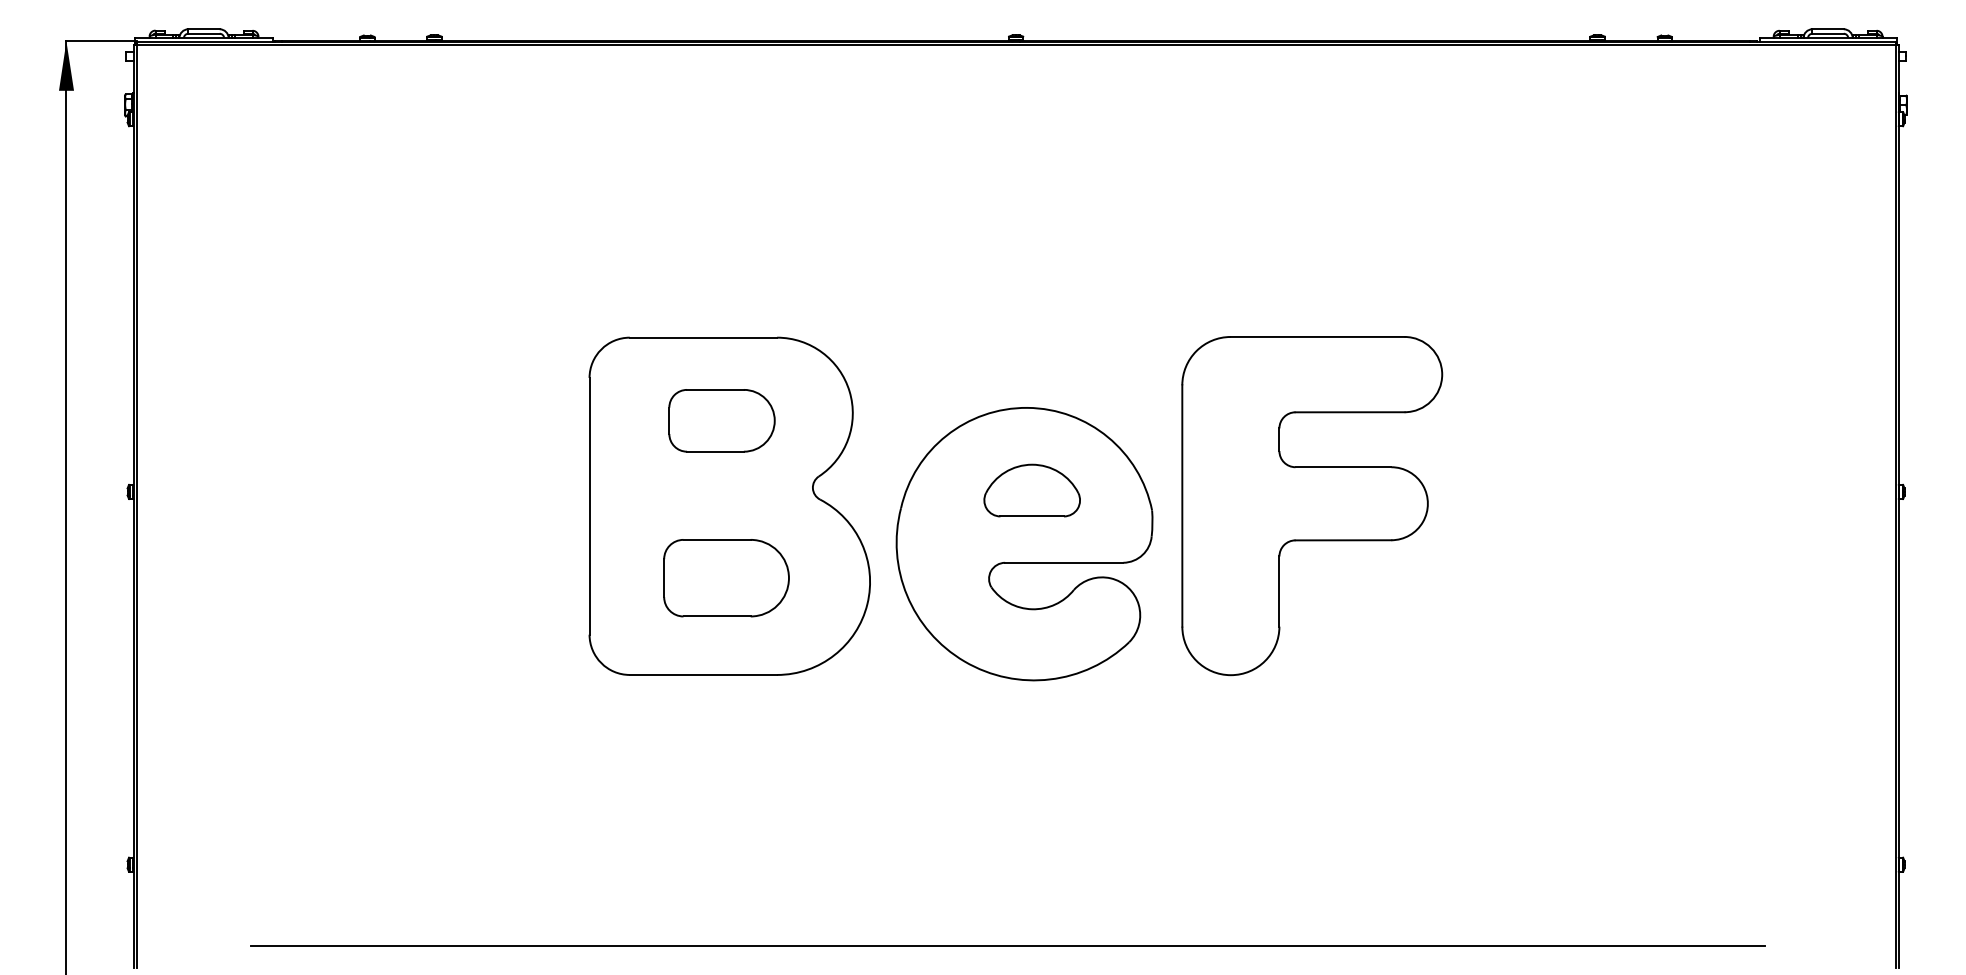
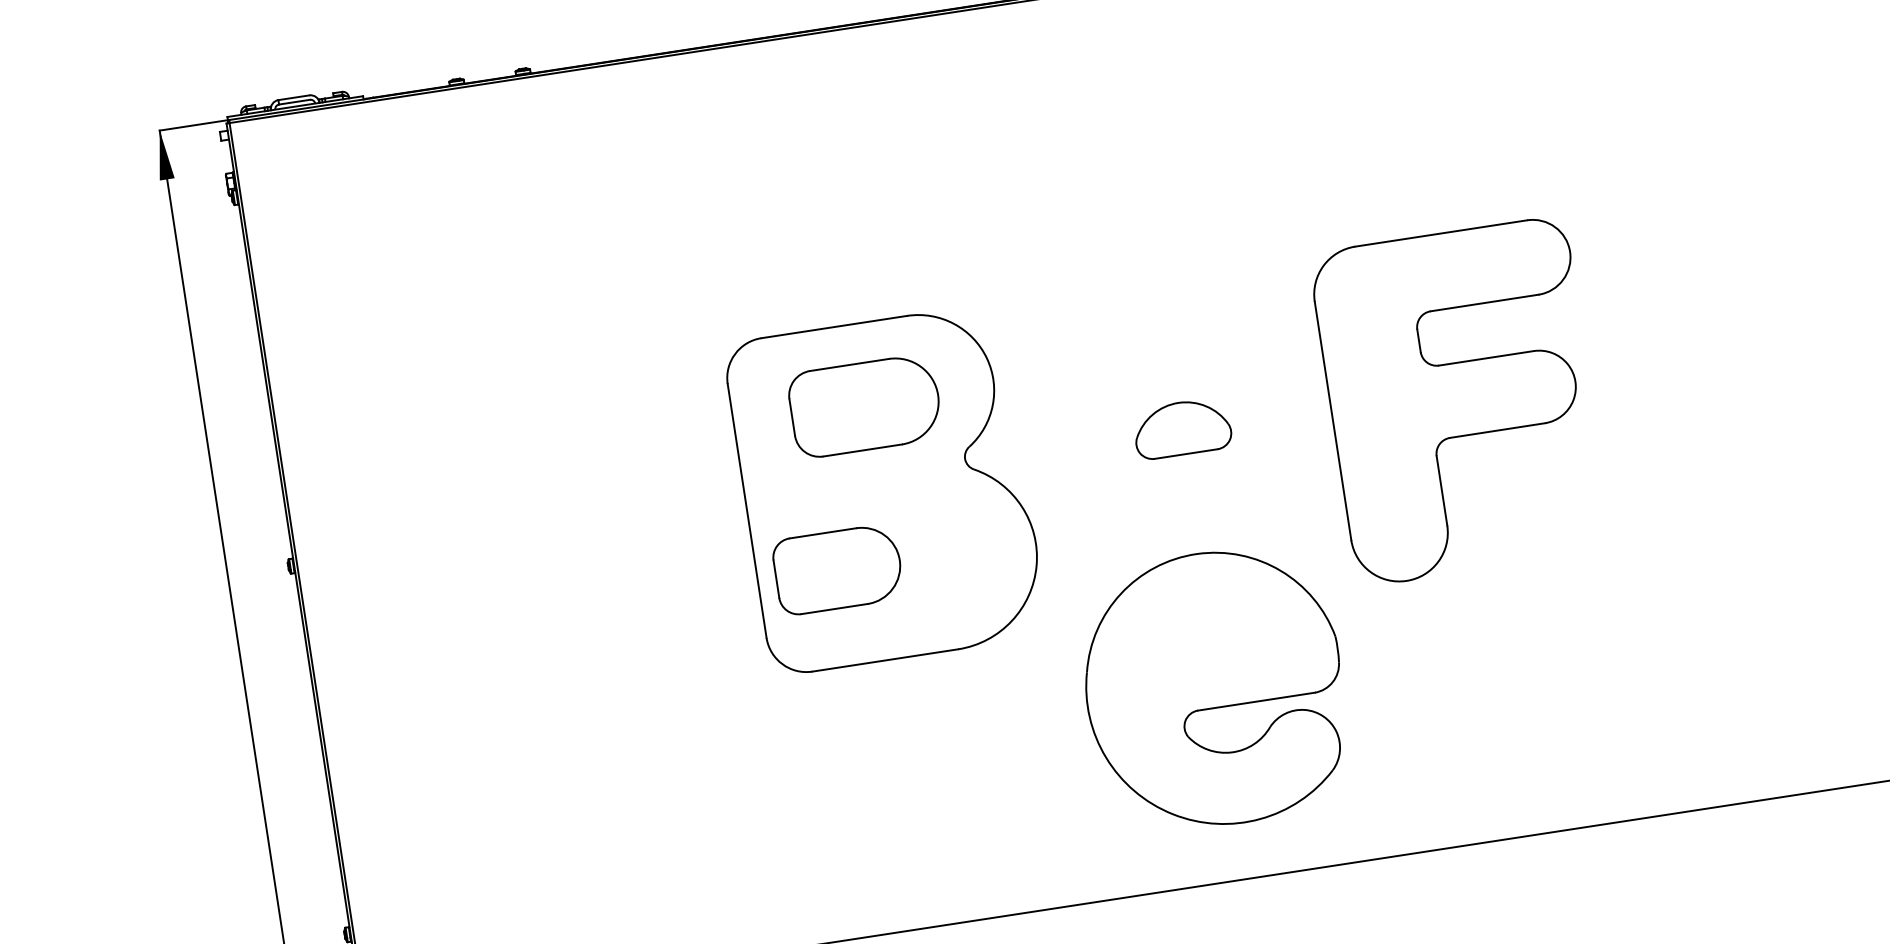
part: (721, 420) -> (864, 406), size x1.4
part: (1024, 544) -> (1214, 689), moved
part: (726, 578) -> (838, 570), moved

